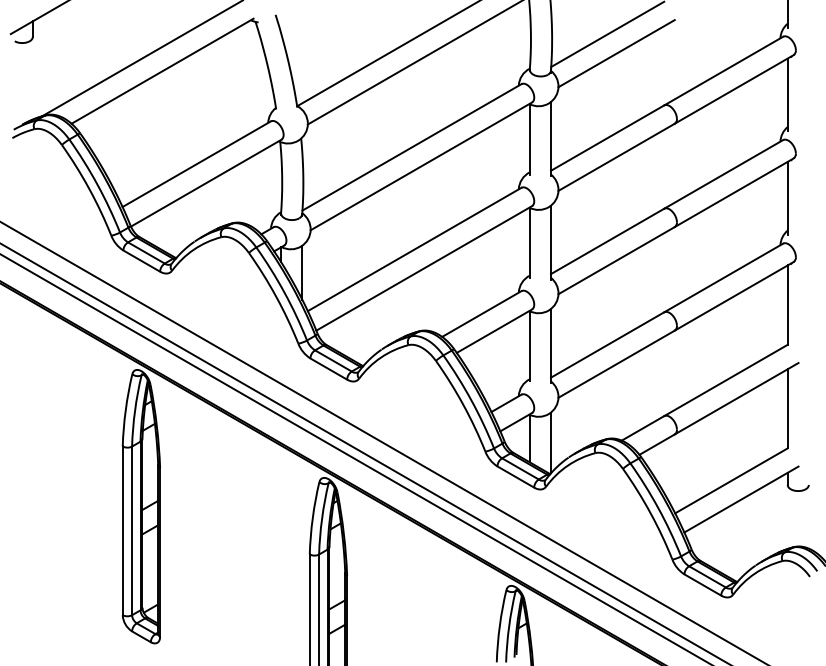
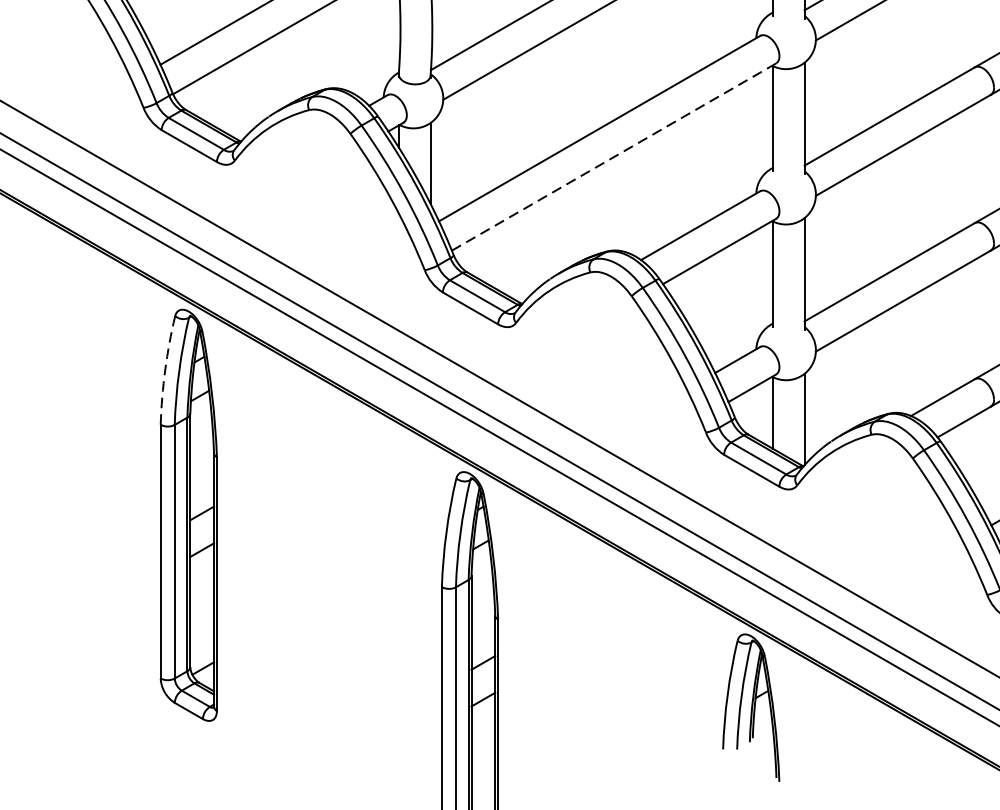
line: (424, 268) -> (614, 157), solid -> dashed
arc: (125, 410) -> (164, 370), solid -> dashed

